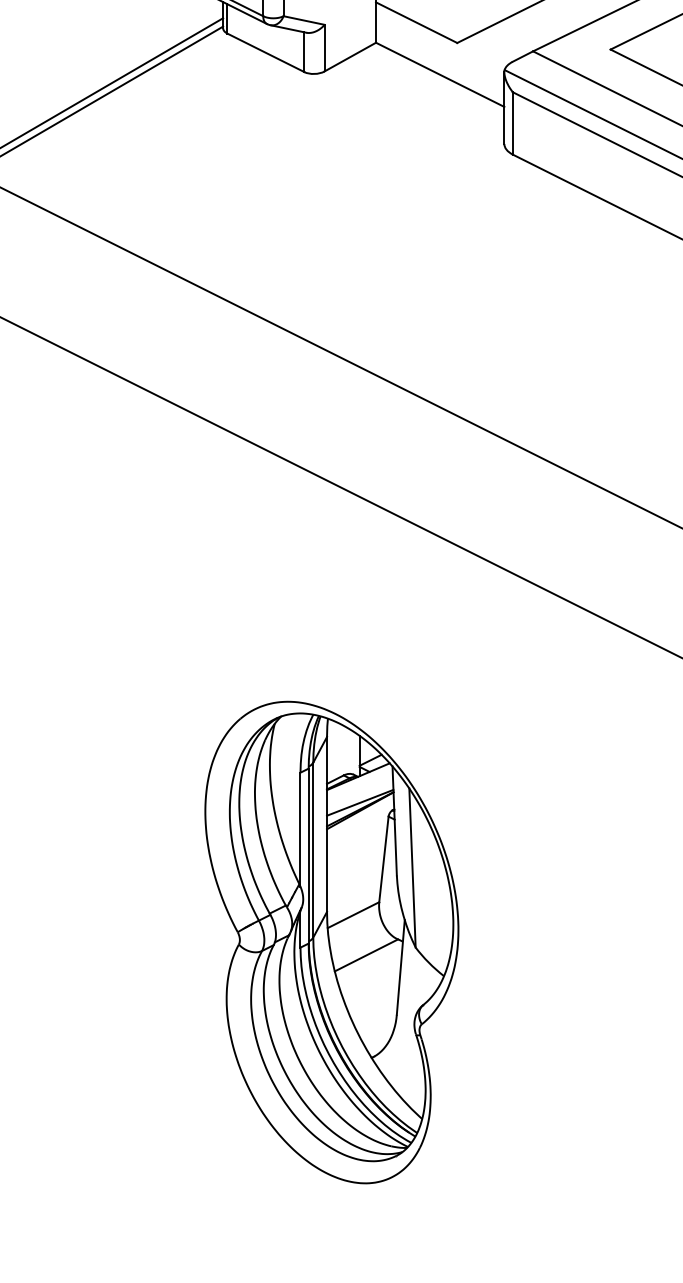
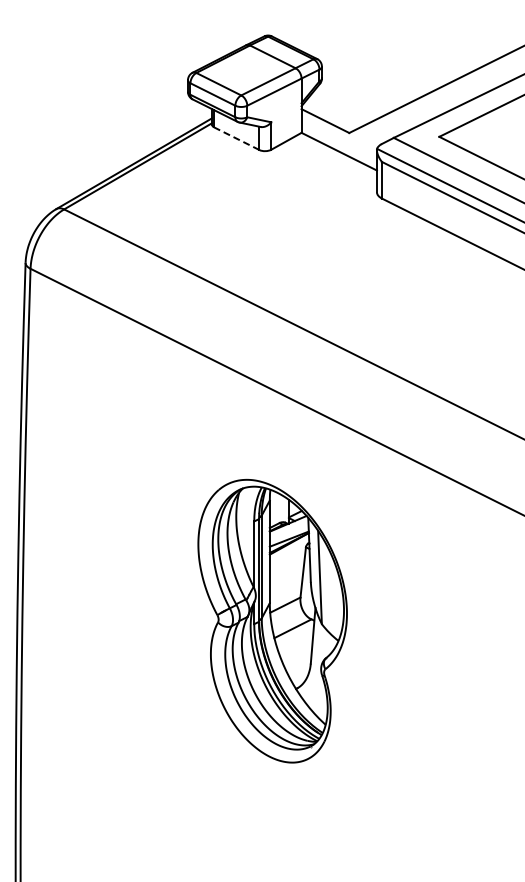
line: (265, 52) -> (236, 138), solid -> dashed
part: (331, 941) -> (272, 620), moved

